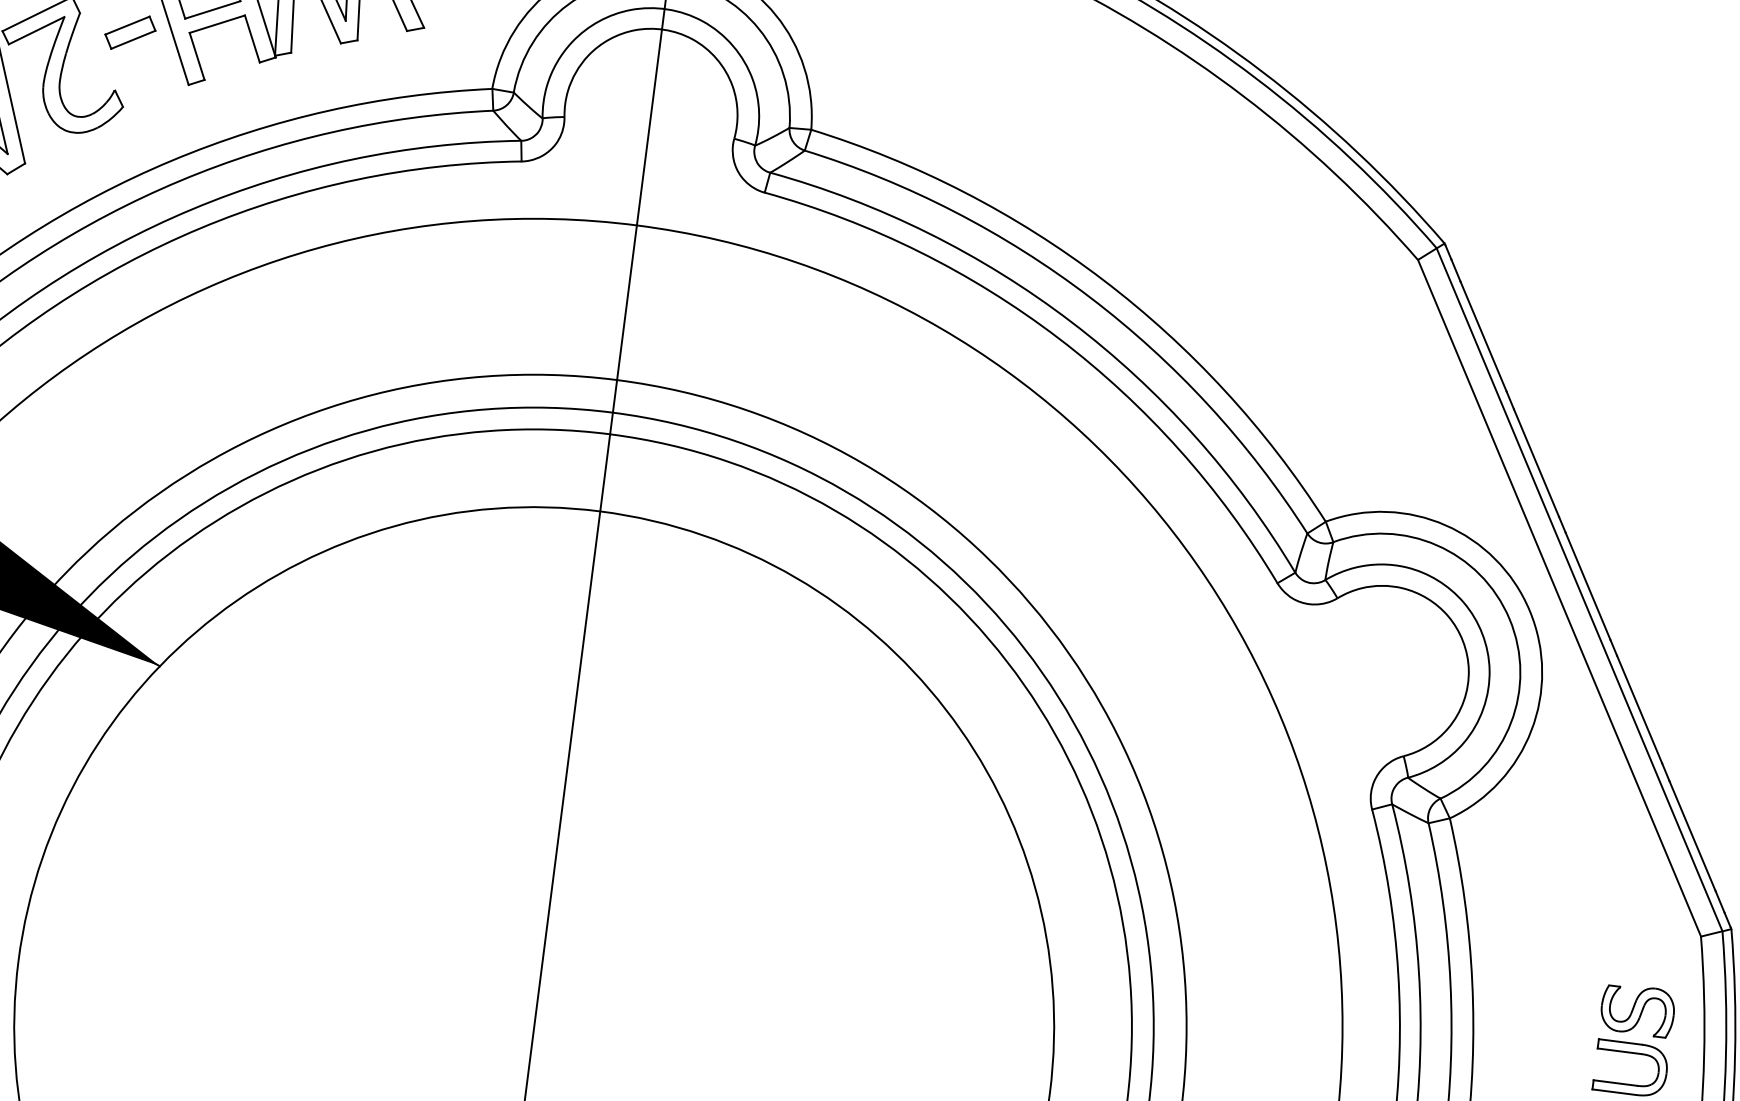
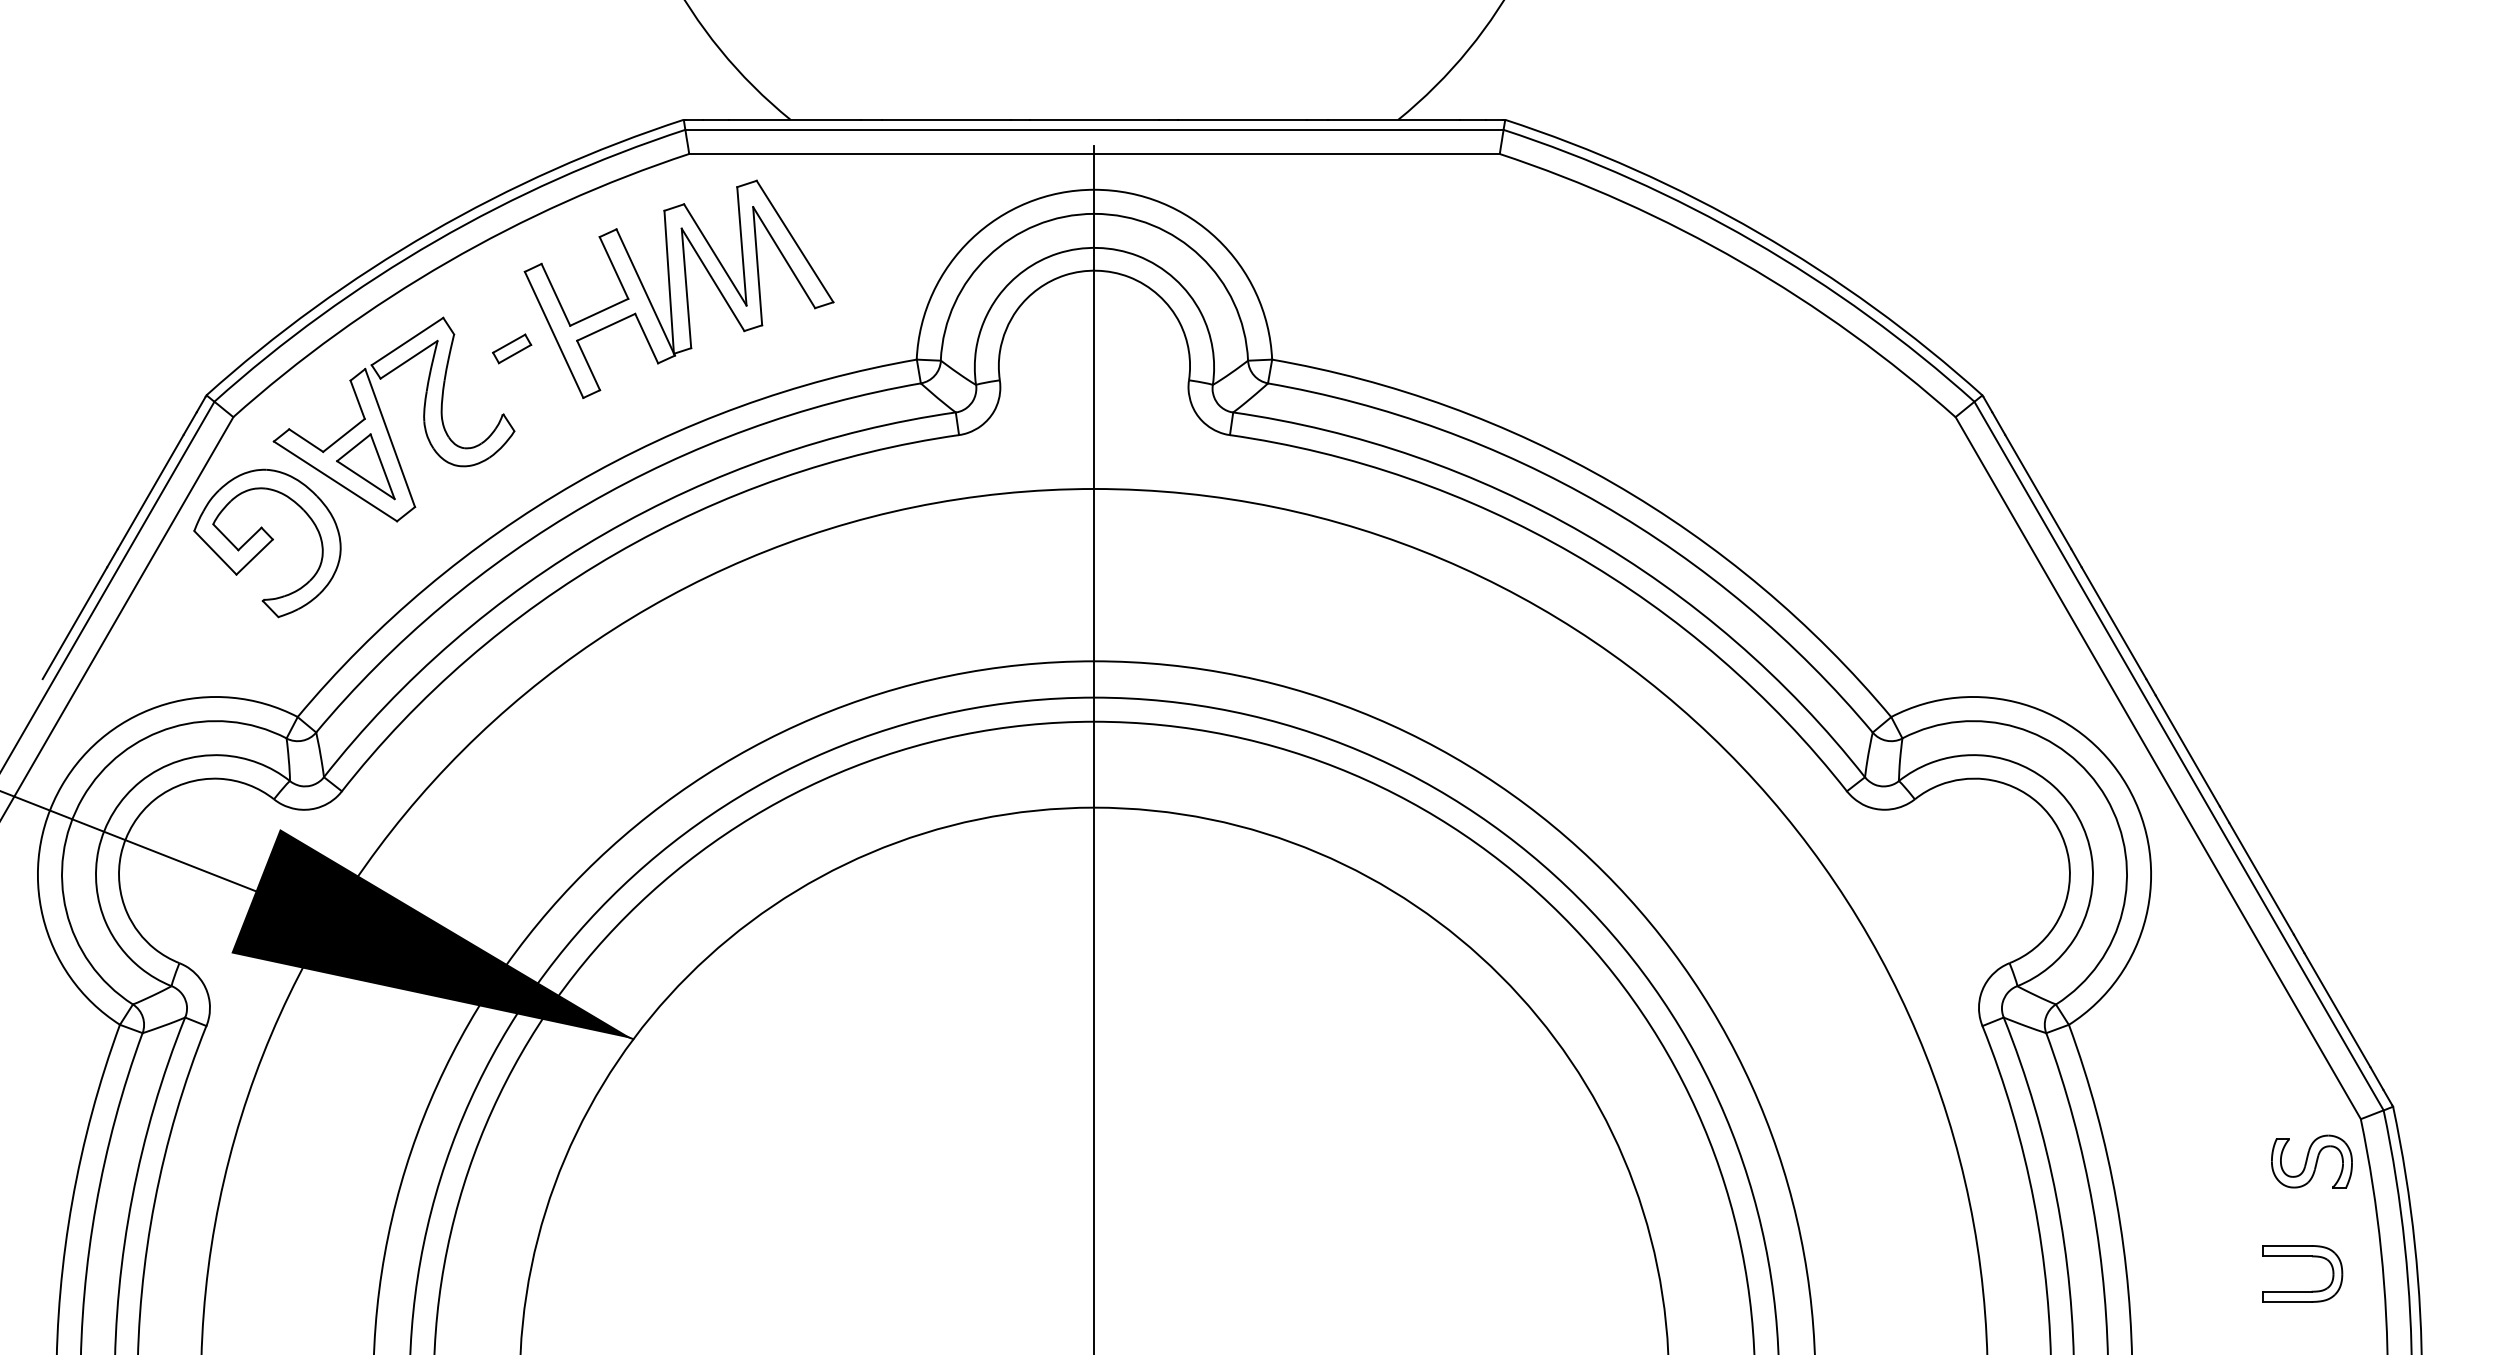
part: (129, 32) -> (511, 348), size x0.7
part: (1637, 1009) -> (2311, 1161), moved

